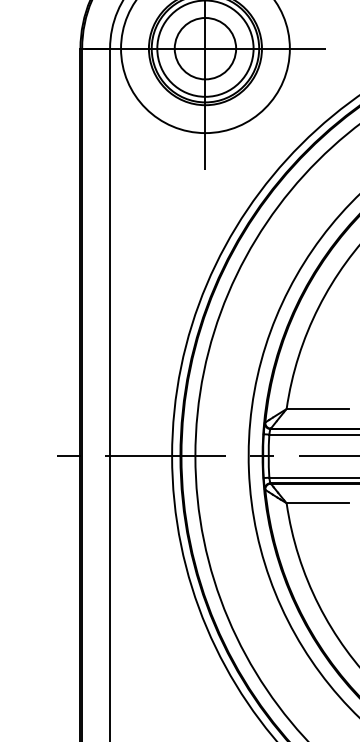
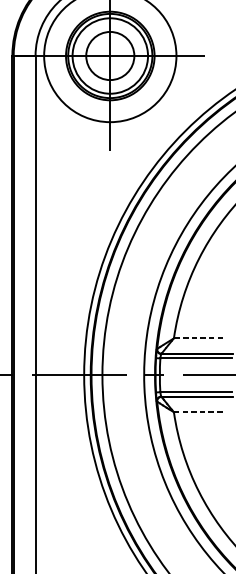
line: (317, 409) -> (198, 338), solid -> dashed
line: (318, 503) -> (198, 412), solid -> dashed

